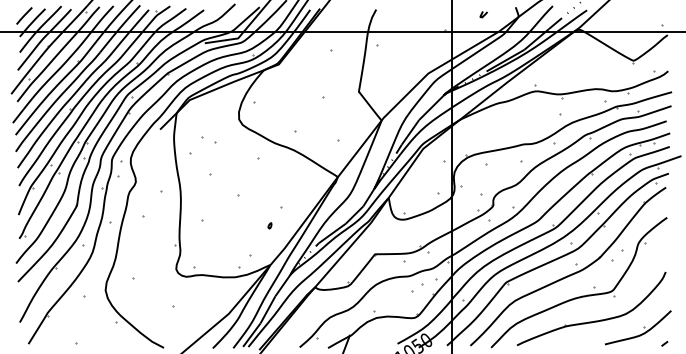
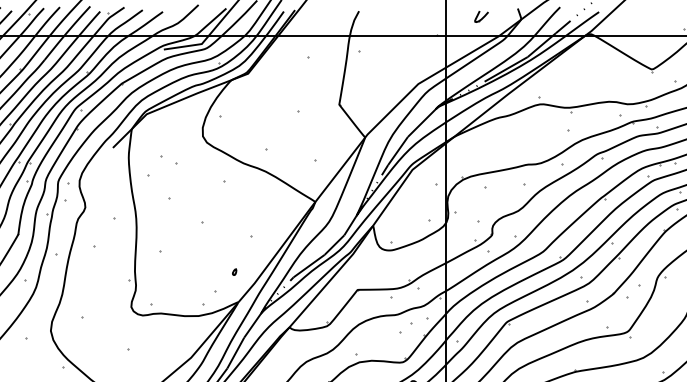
part: (483, 14) -> (481, 16), size x1.67
part: (269, 225) -> (234, 271), moved

